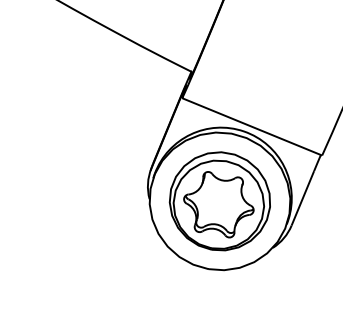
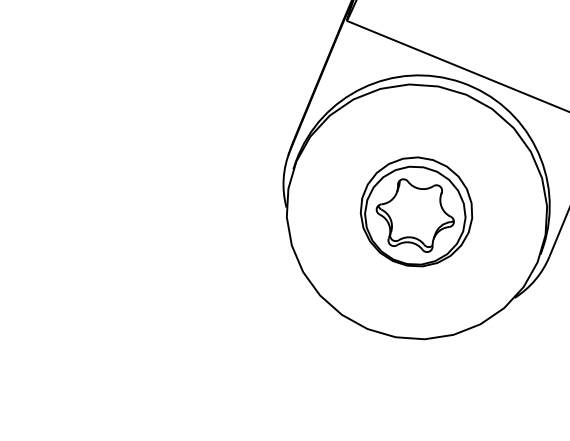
part: (219, 201) -> (415, 212), size x0.6

